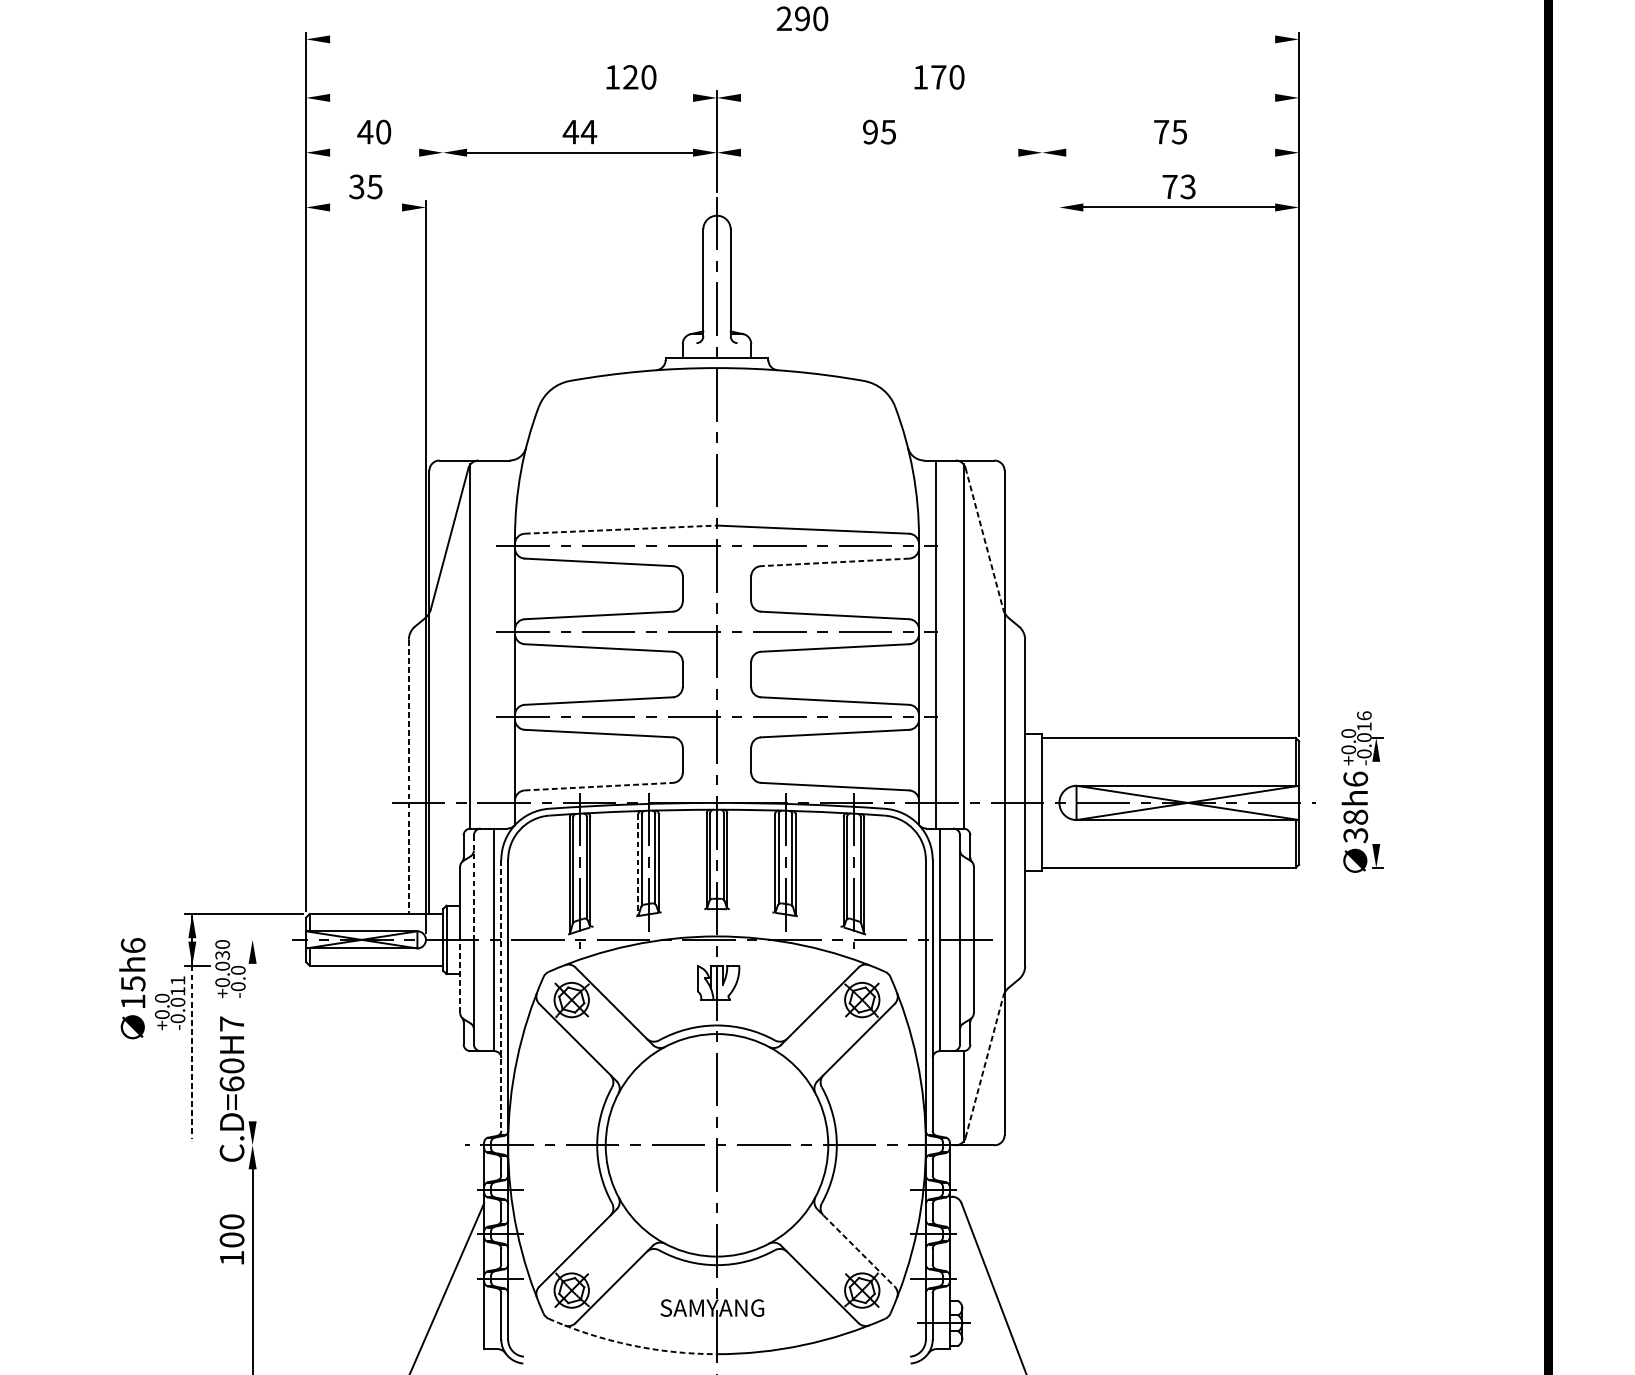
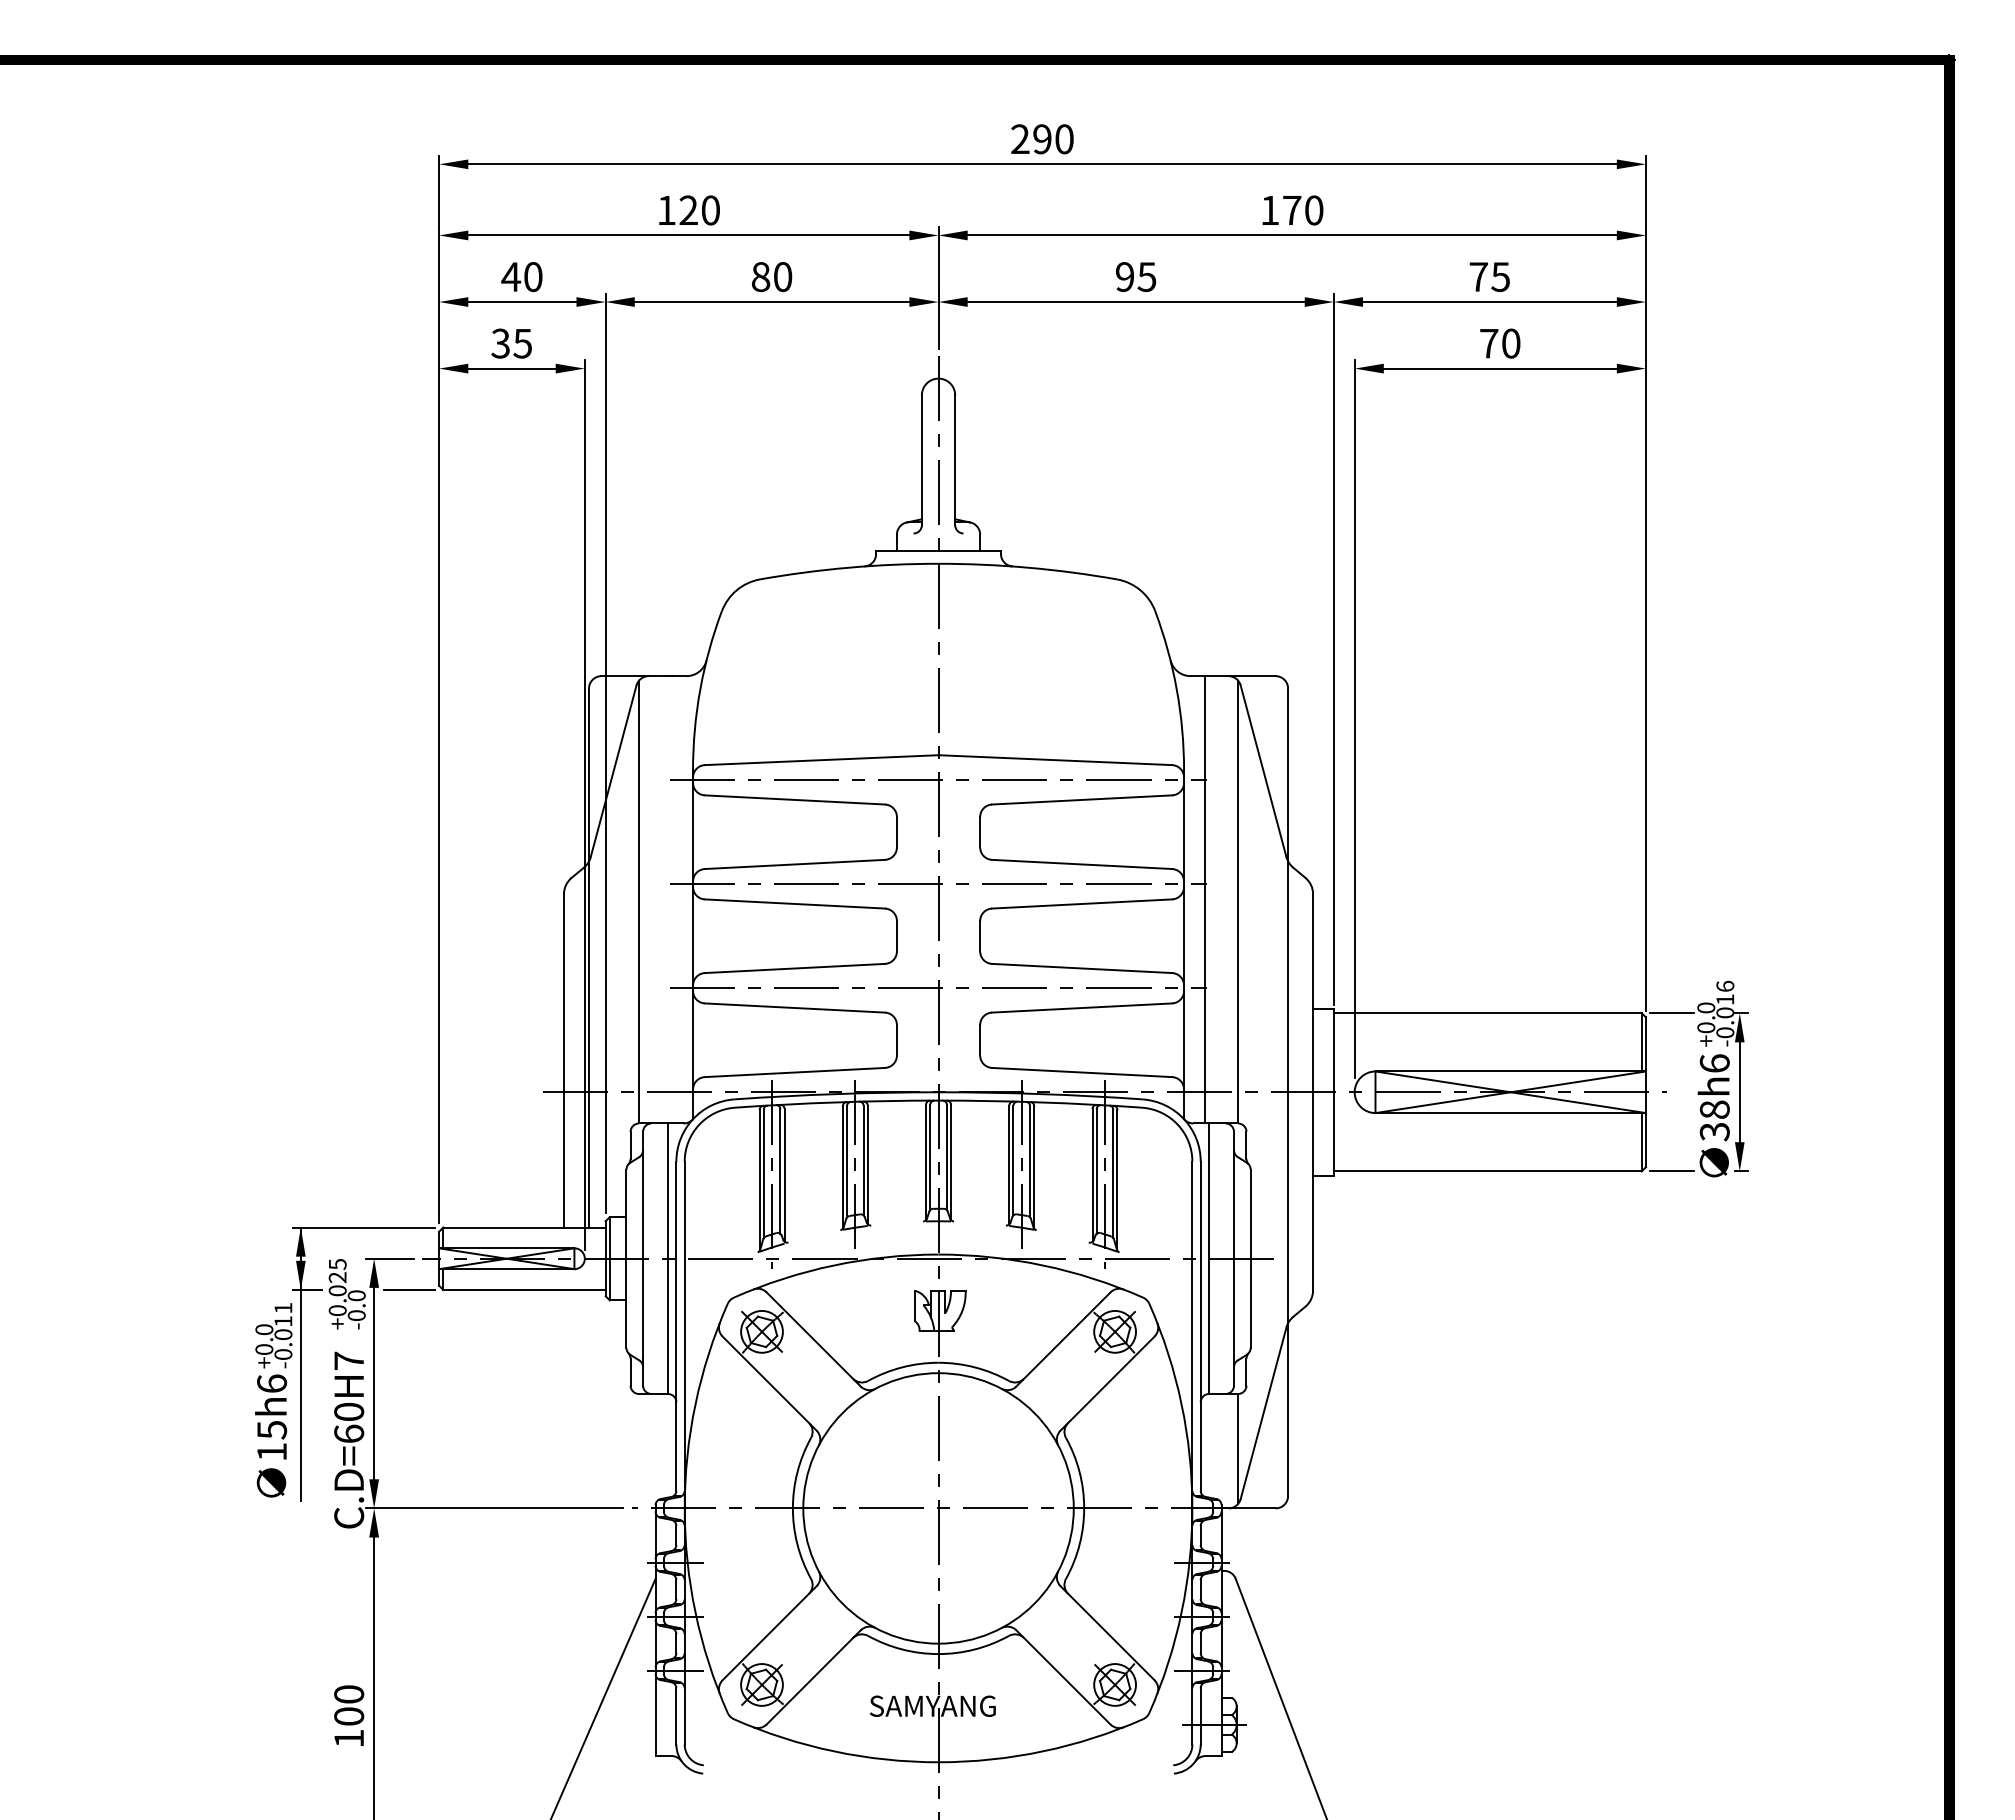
line: (802, 39) -> (1042, 164), added
text: (631, 77) -> (689, 210), moved
text: (939, 77) -> (1292, 210), moved
line: (511, 97) -> (688, 235), added
line: (1007, 97) -> (1291, 235), added
text: (579, 132) -> (771, 277), 44 -> 80
line: (374, 153) -> (522, 302), added
line: (879, 153) -> (1135, 302), added
line: (1170, 153) -> (1489, 302), added
text: (1187, 186) -> (1510, 343), 73 -> 70
line: (365, 207) -> (511, 368), added
line: (1041, 437) -> (1333, 648), added
line: (1059, 496) -> (1354, 719), added
line: (442, 523) -> (605, 752), added
line: (620, 529) -> (821, 760), dashed -> solid
line: (984, 538) -> (1263, 771), dashed -> solid
line: (834, 562) -> (1081, 799), dashed -> solid
line: (1320, 738) -> (1672, 1013), added
line: (409, 776) -> (564, 1060), dashed -> solid
line: (599, 786) -> (795, 1072), dashed -> solid
line: (1376, 803) -> (1739, 1092), added
line: (637, 865) -> (842, 1168), dashed -> solid
line: (1320, 868) -> (1672, 1171), added
line: (474, 887) -> (643, 1195), dashed -> solid
line: (265, 939) -> (389, 1258), added
text: (222, 950) -> (337, 1271), +0.030 -> +0.025
line: (281, 965) -> (409, 1289), added
line: (460, 976) -> (626, 1303), dashed -> solid
text: (132, 988) -> (271, 1435), moved
line: (501, 995) -> (676, 1326), dashed -> solid
line: (252, 1042) -> (374, 1383), added
line: (192, 1052) -> (300, 1395), dashed -> solid
line: (984, 1067) -> (1263, 1413), dashed -> solid
line: (351, 1145) -> (494, 1508), added
text: (232, 1239) -> (349, 1715), moved
line: (856, 1248) -> (1107, 1633), dashed -> solid
arc: (631, 1345) -> (834, 1751), dashed -> solid

